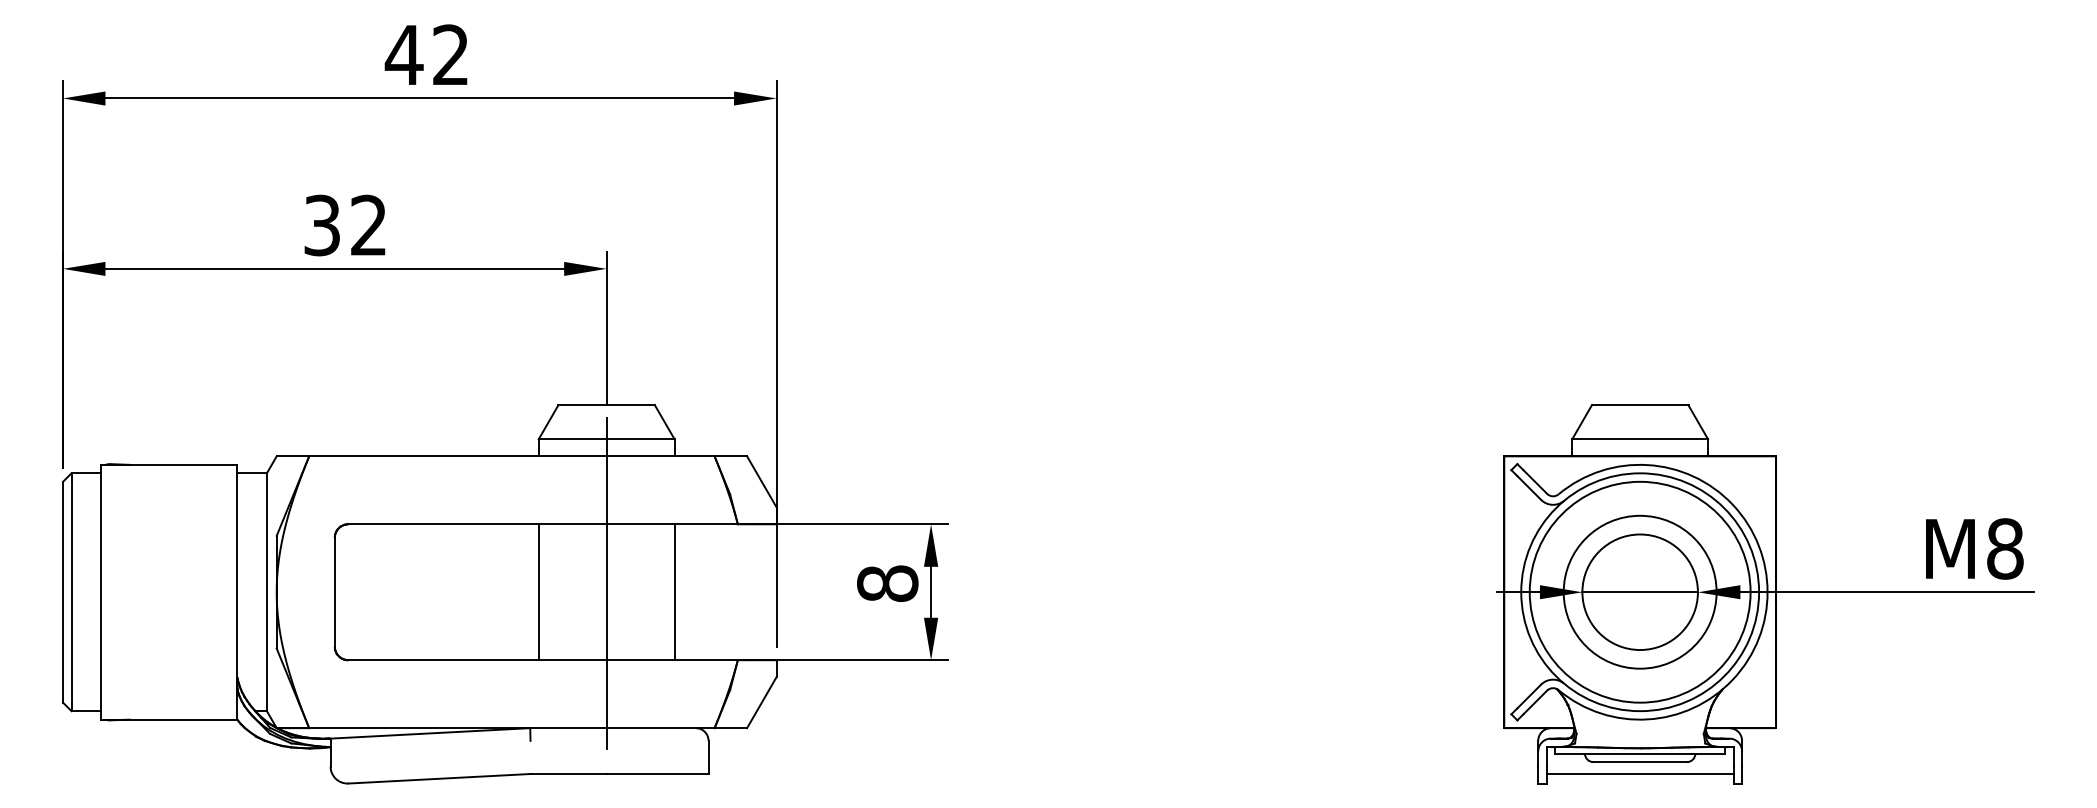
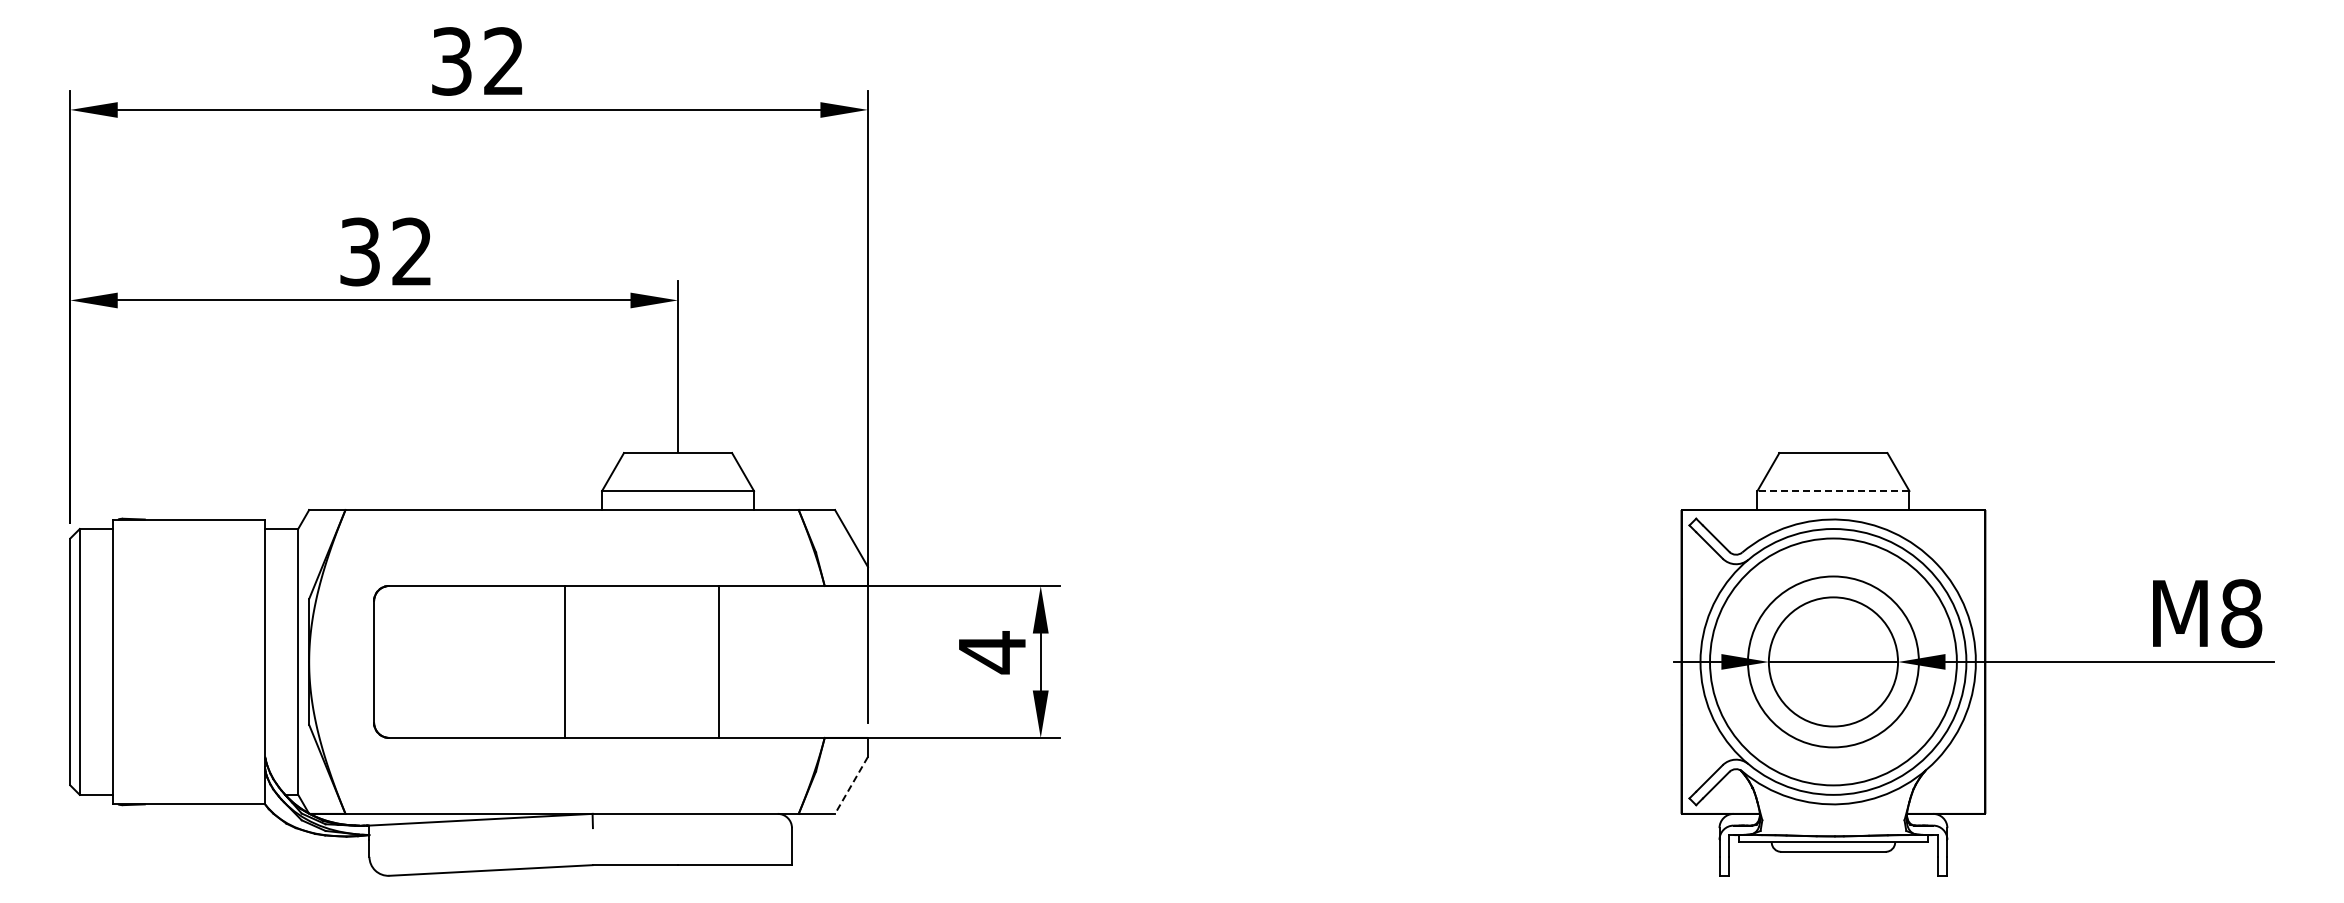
text: (404, 55) -> (451, 61), 42 -> 32
line: (1640, 439) -> (1833, 491), solid -> dashed
line: (607, 583) -> (678, 652), removed
text: (887, 583) -> (991, 652), 8 -> 4
line: (539, 591) -> (565, 661), moved
line: (675, 591) -> (719, 661), moved
line: (761, 702) -> (851, 785), solid -> dashed
line: (1640, 774) -> (1833, 865), removed

